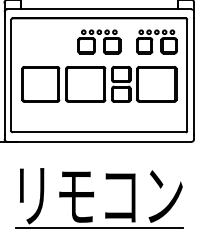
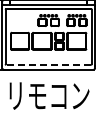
line: (98, 131) -> (48, 64), solid -> dashed
line: (98, 227) -> (48, 111), removed

